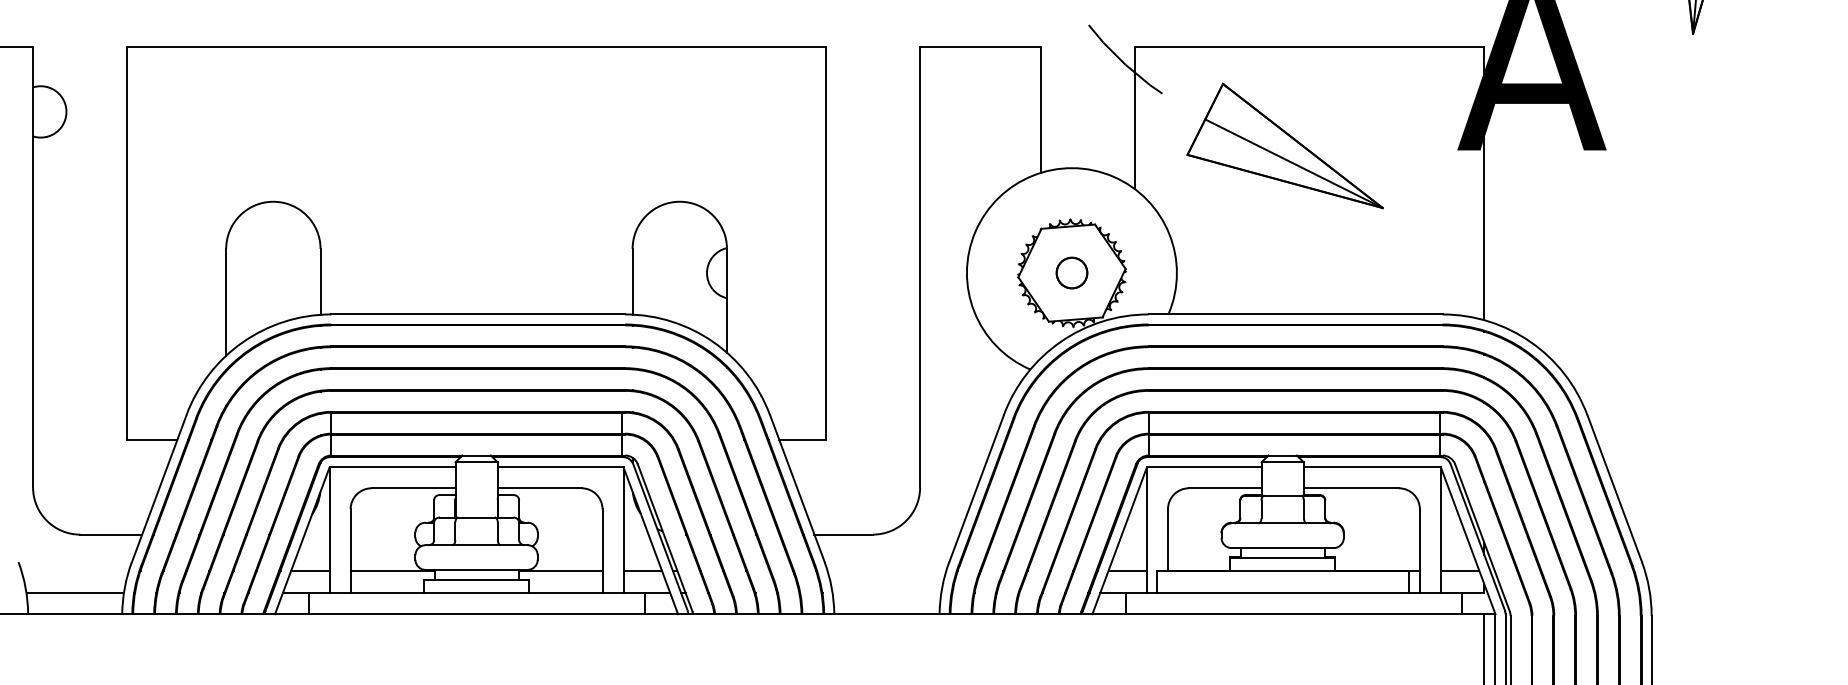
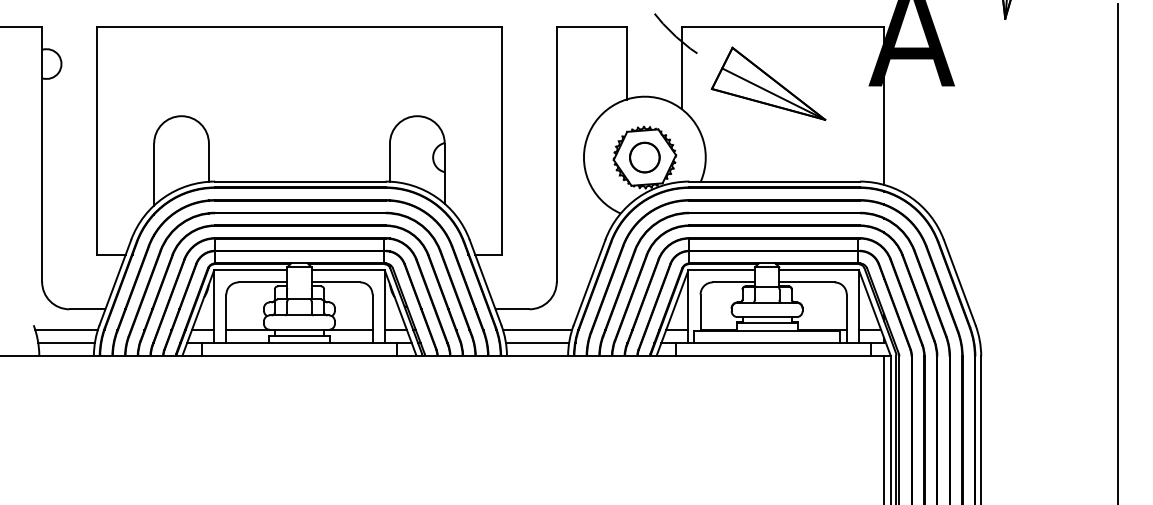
part: (1071, 272) -> (644, 157), size x1.67
line: (75, 571) -> (66, 330), added
line: (886, 571) -> (537, 330), added
line: (886, 593) -> (537, 343), added

